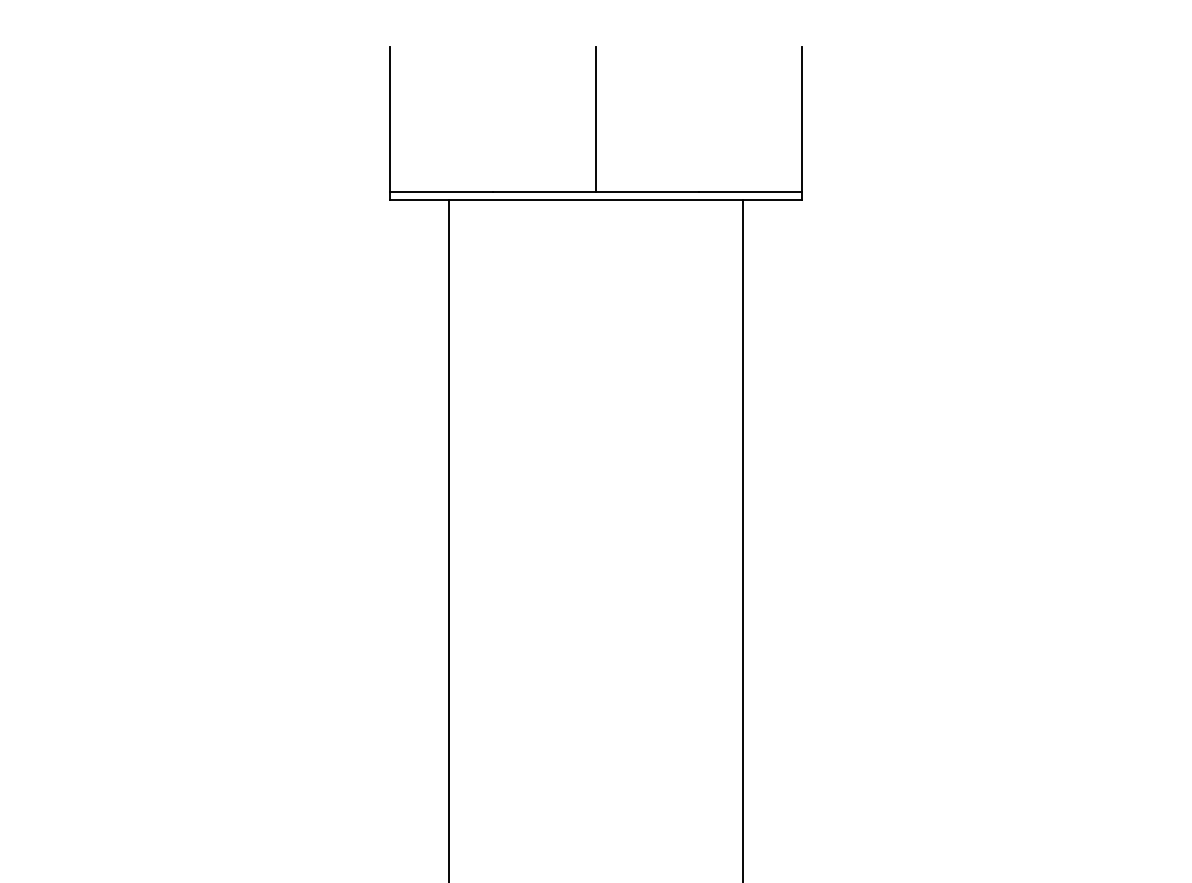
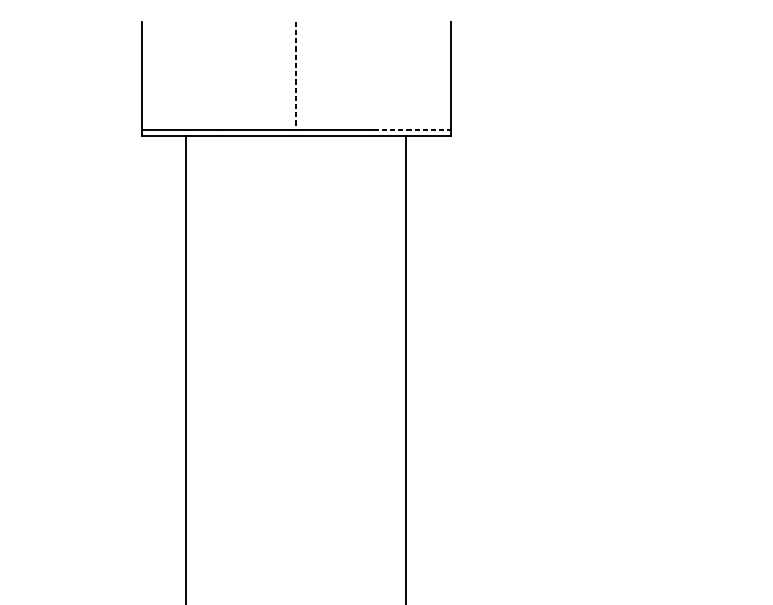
line: (595, 120) -> (295, 76), solid -> dashed
line: (750, 192) -> (411, 130), solid -> dashed

